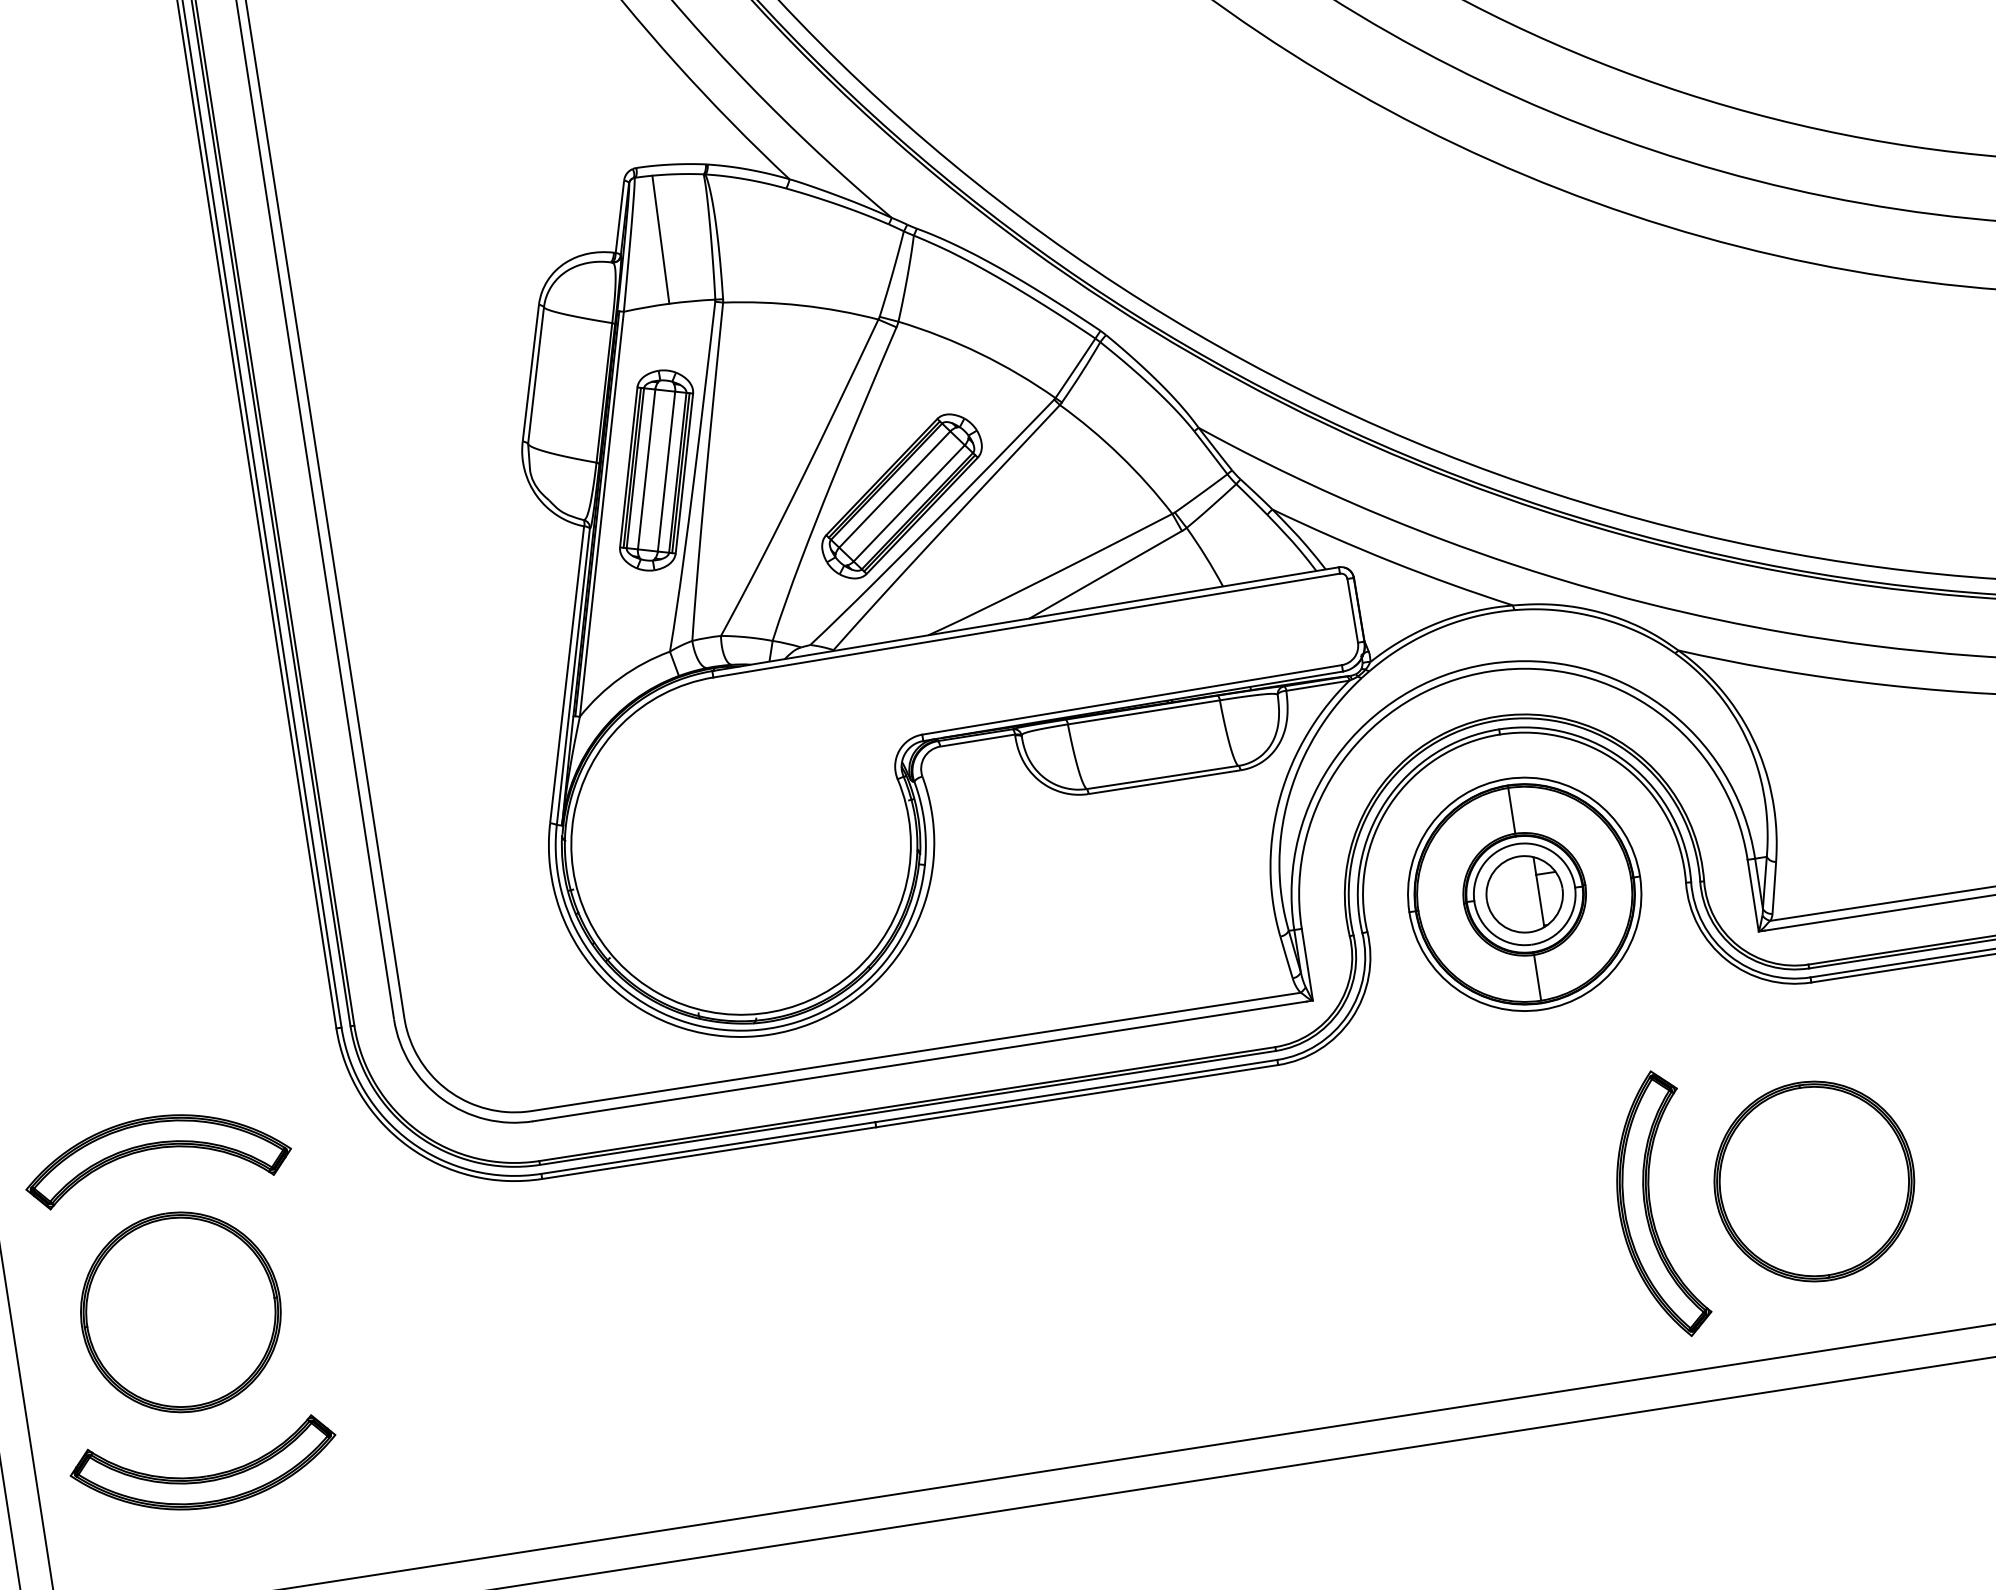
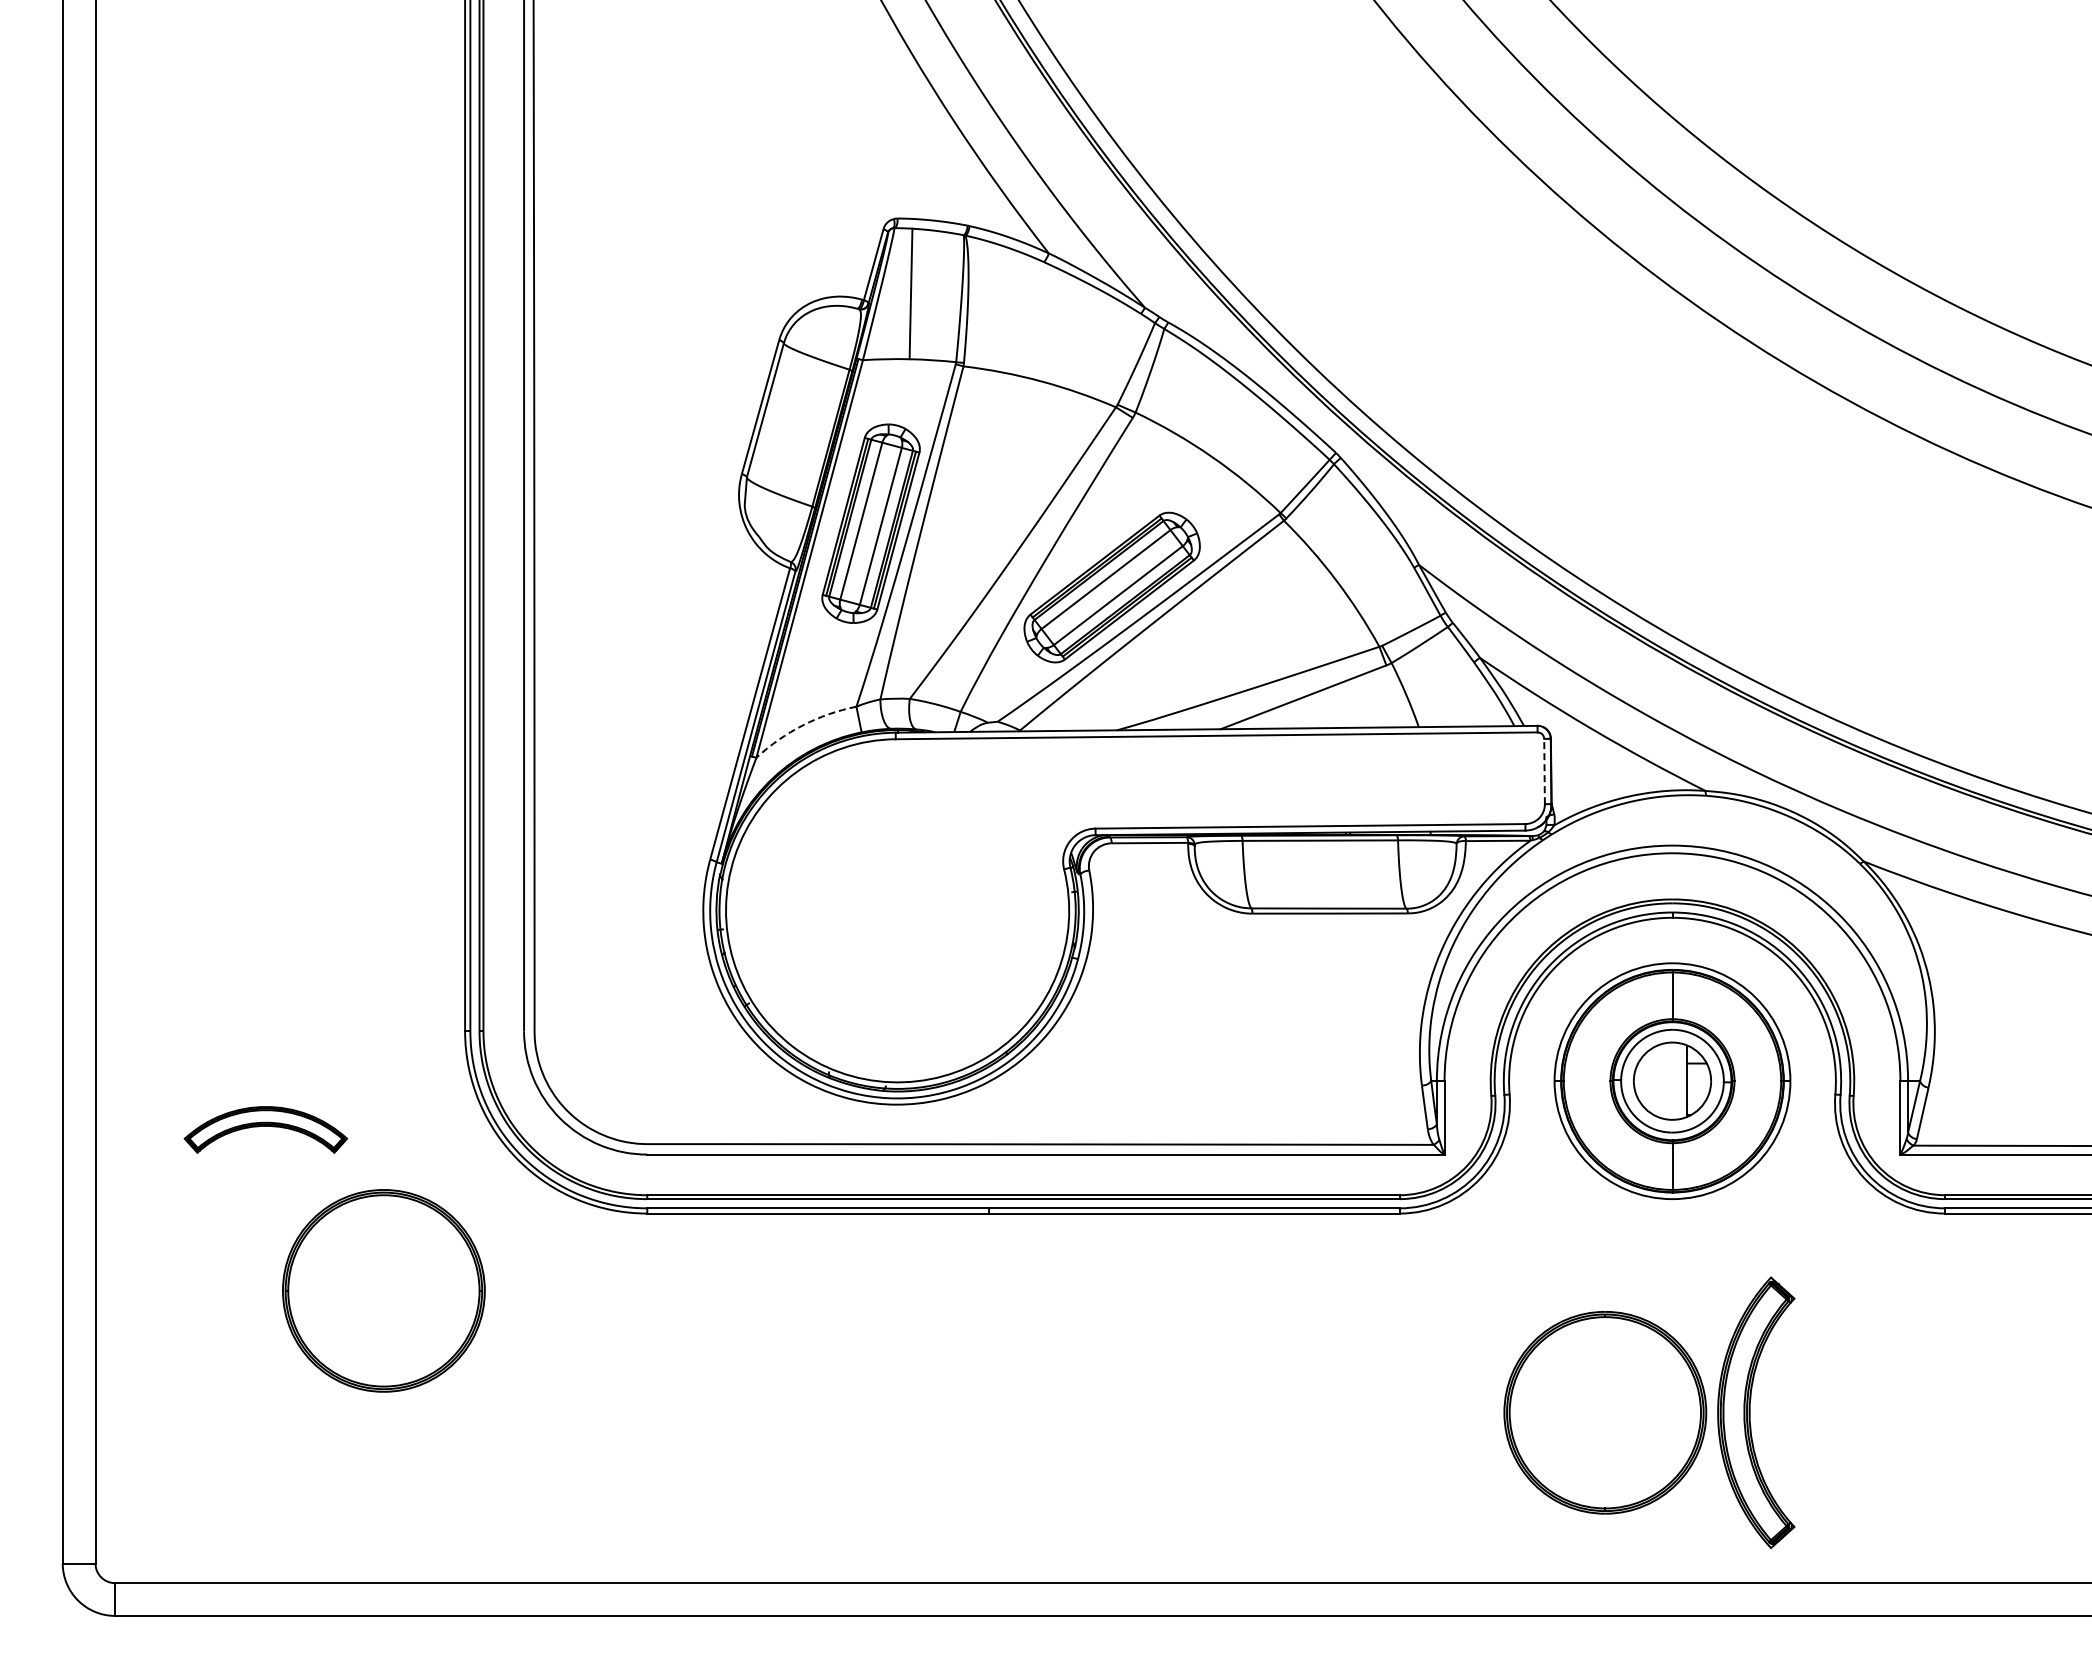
line: (1352, 610) -> (1544, 771), solid -> dashed
arc: (620, 678) -> (802, 725), solid -> dashed
part: (156, 1154) -> (265, 1129), size x0.6
part: (1814, 1181) -> (1605, 1412), moved
part: (180, 1312) -> (383, 1290), moved
part: (204, 1469) -> (265, 1451), removed

